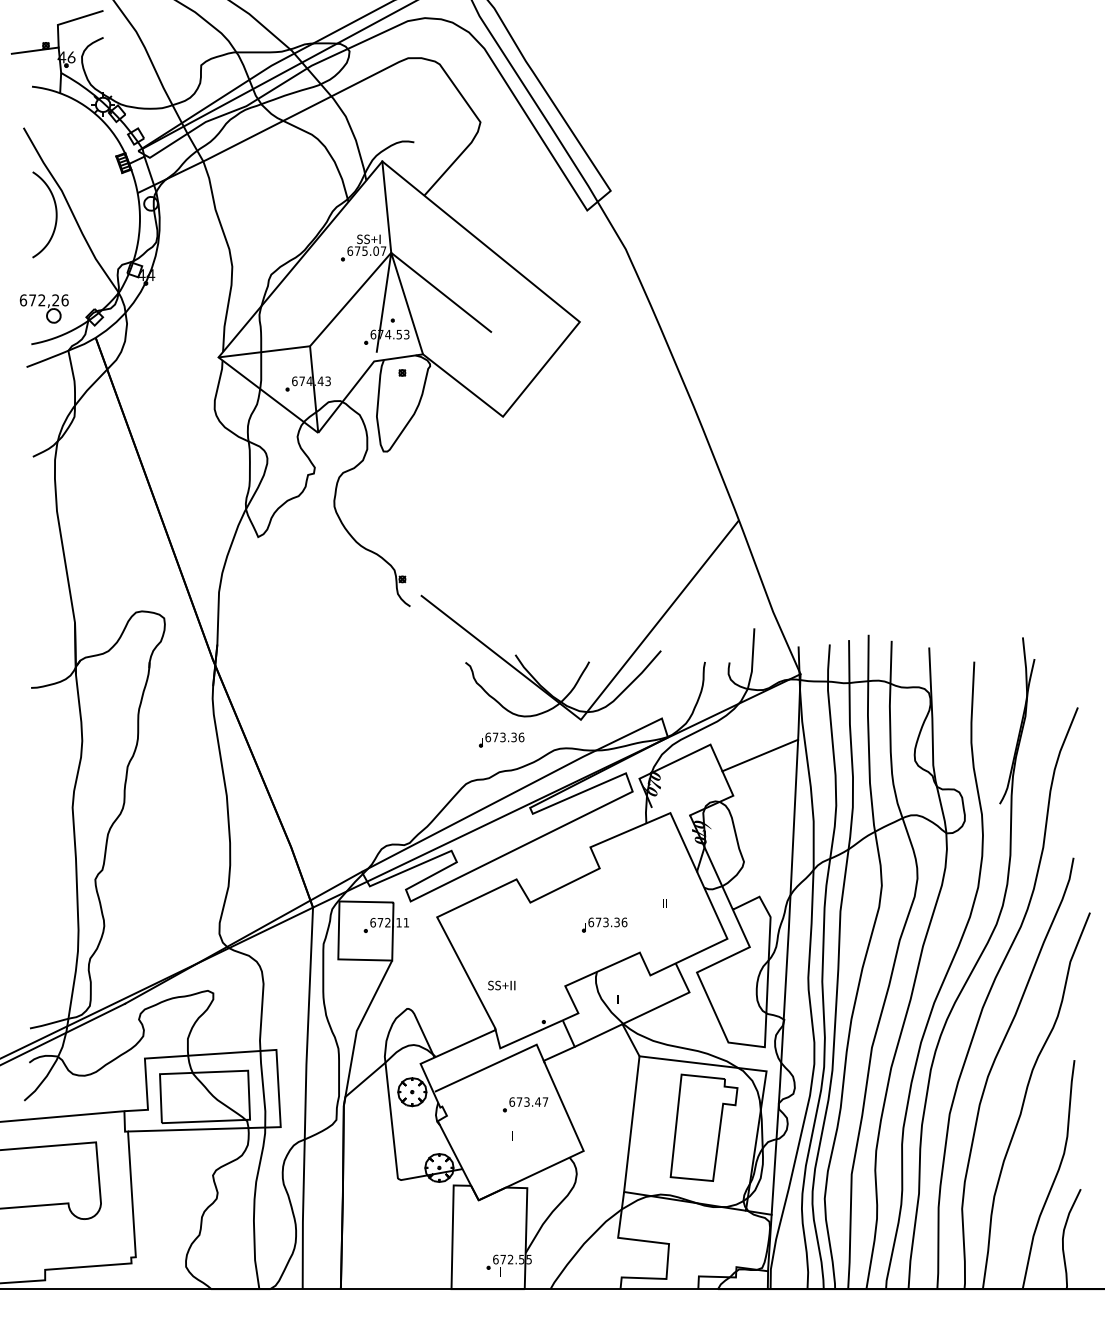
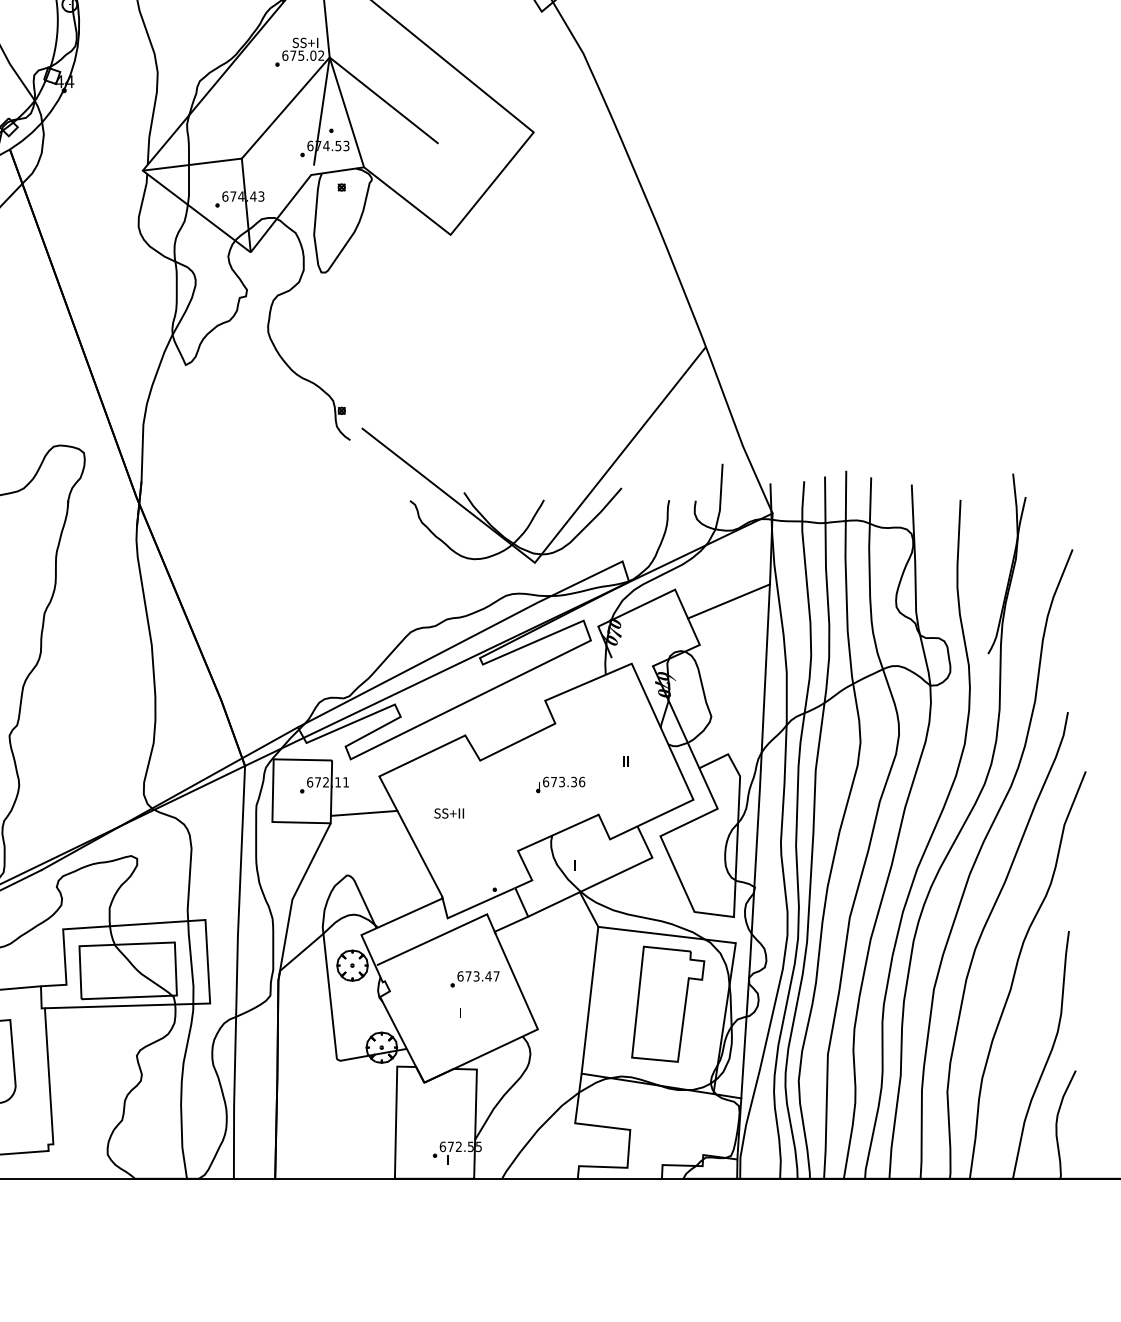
text: (383, 250) -> (321, 55), 675.07 -> 675.02
part: (501, 739) -> (448, 584), removed
line: (422, 951) -> (363, 813), added
text: (501, 985) -> (448, 813), moved

